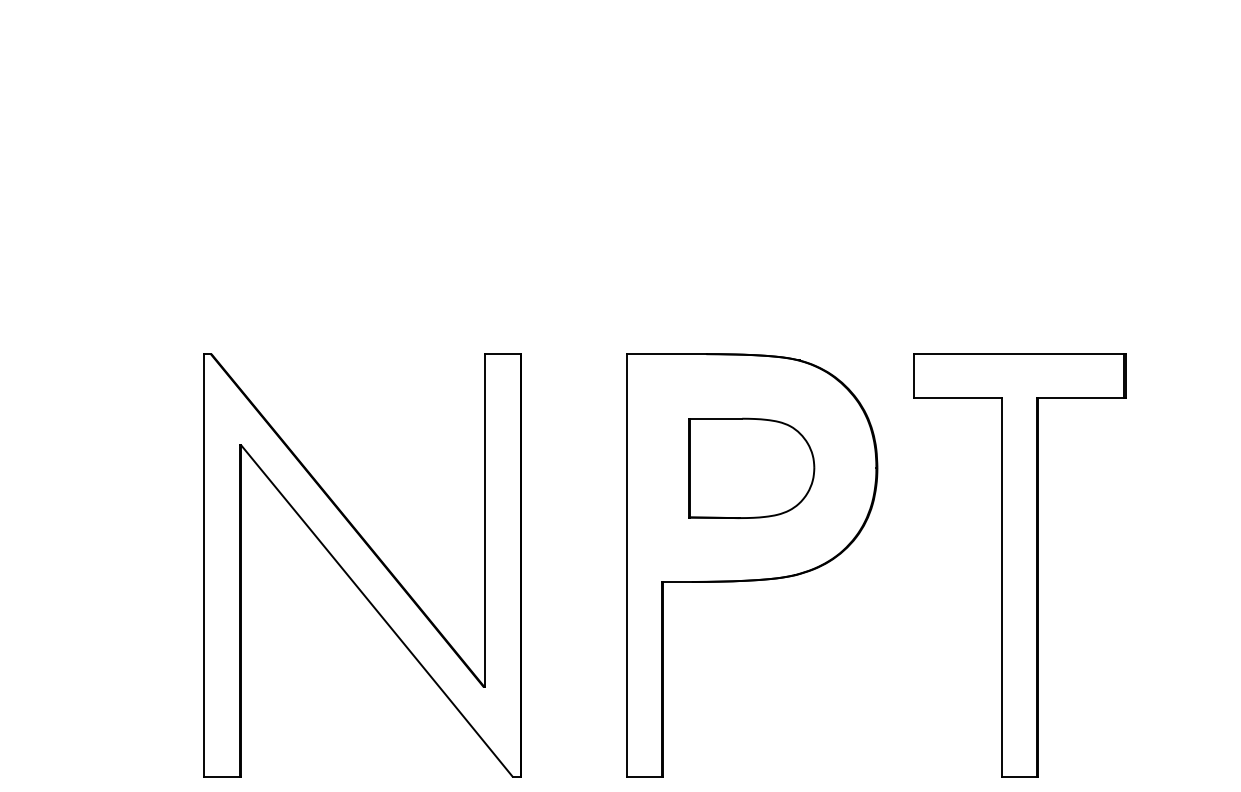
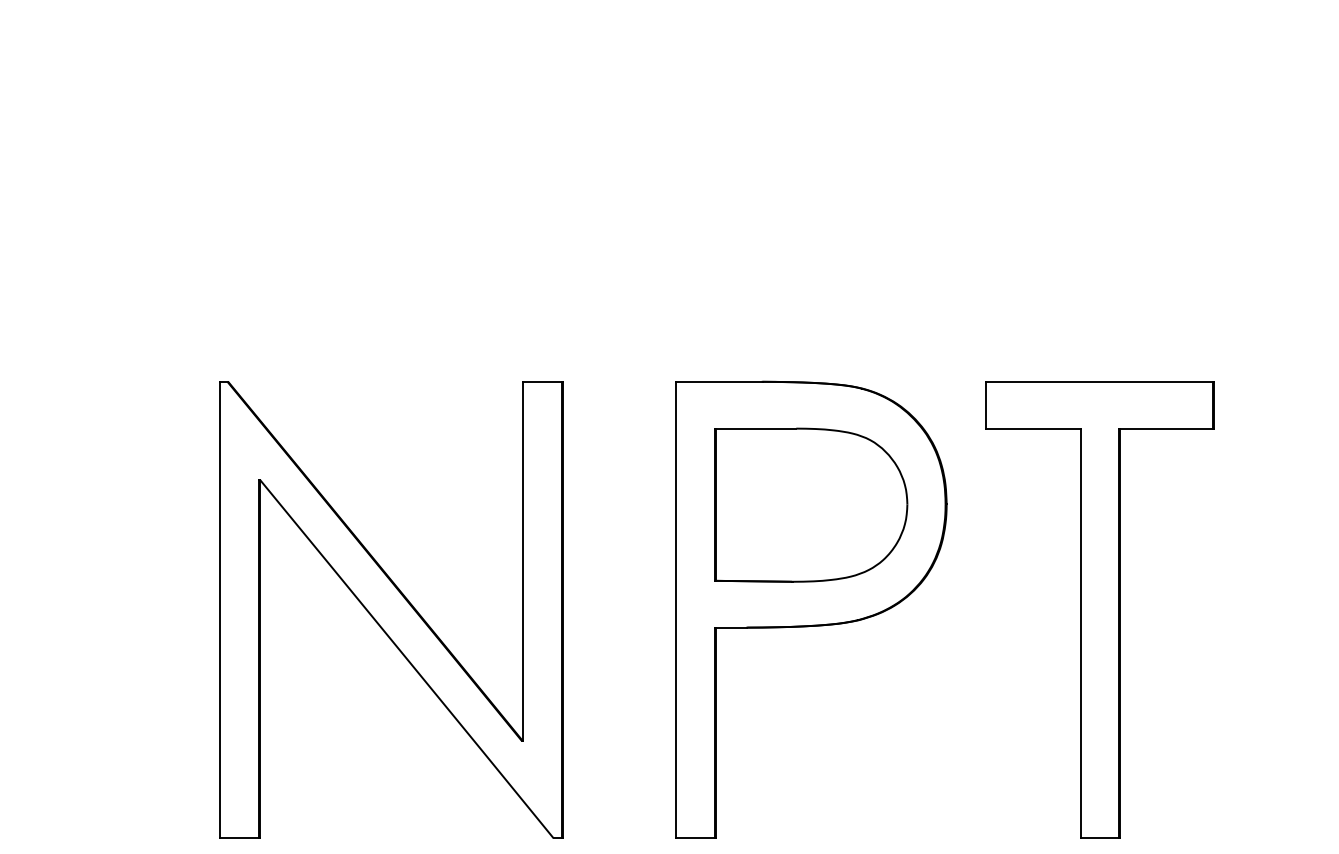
part: (752, 467) -> (811, 504), size x1.43

